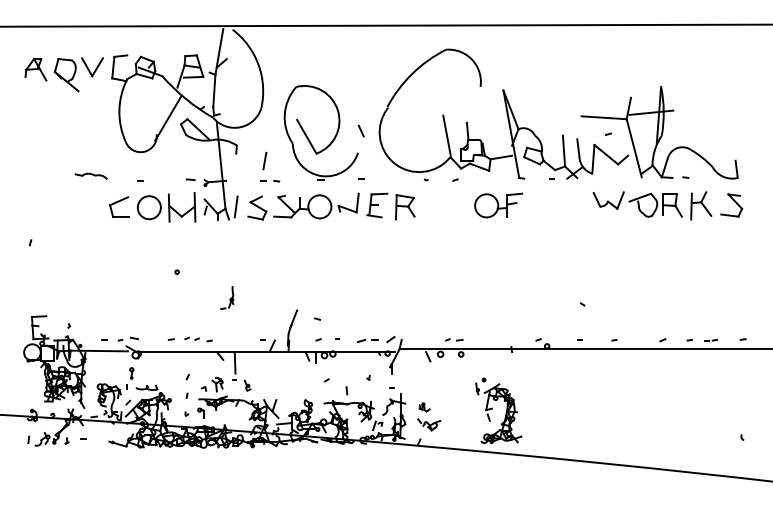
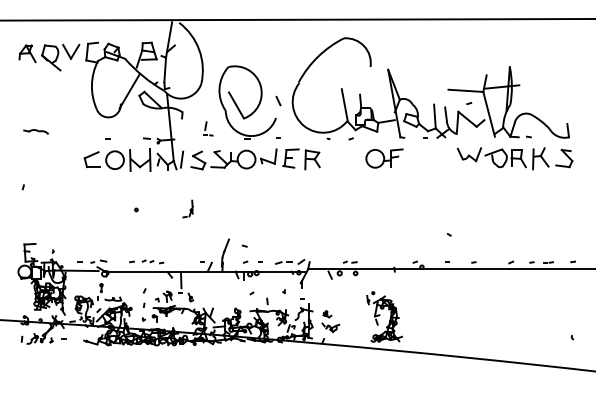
part: (270, 166) -> (208, 128), size x0.6
part: (90, 175) -> (35, 131), moved
part: (226, 297) -> (187, 208), moved

